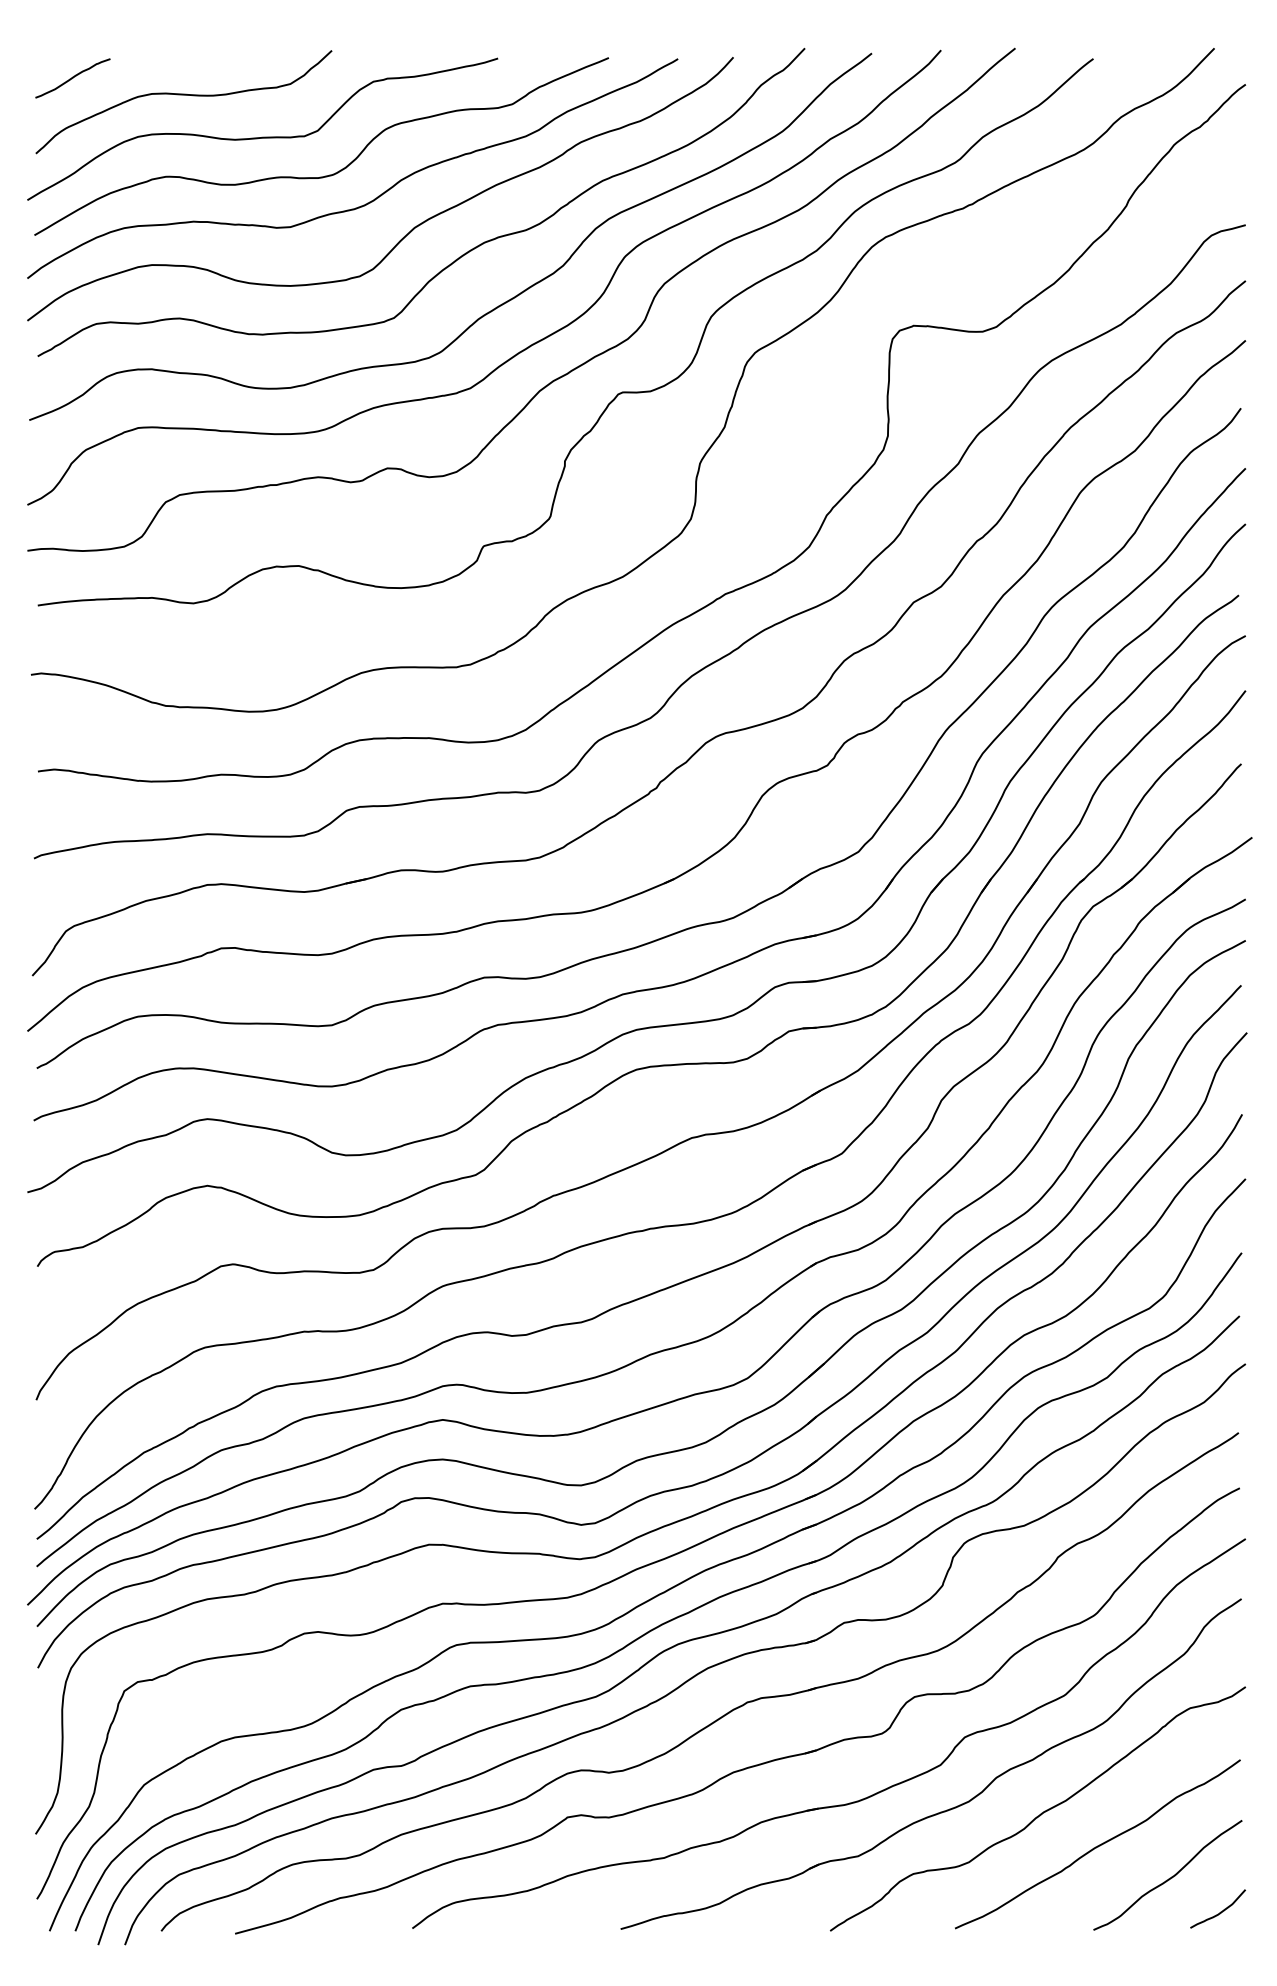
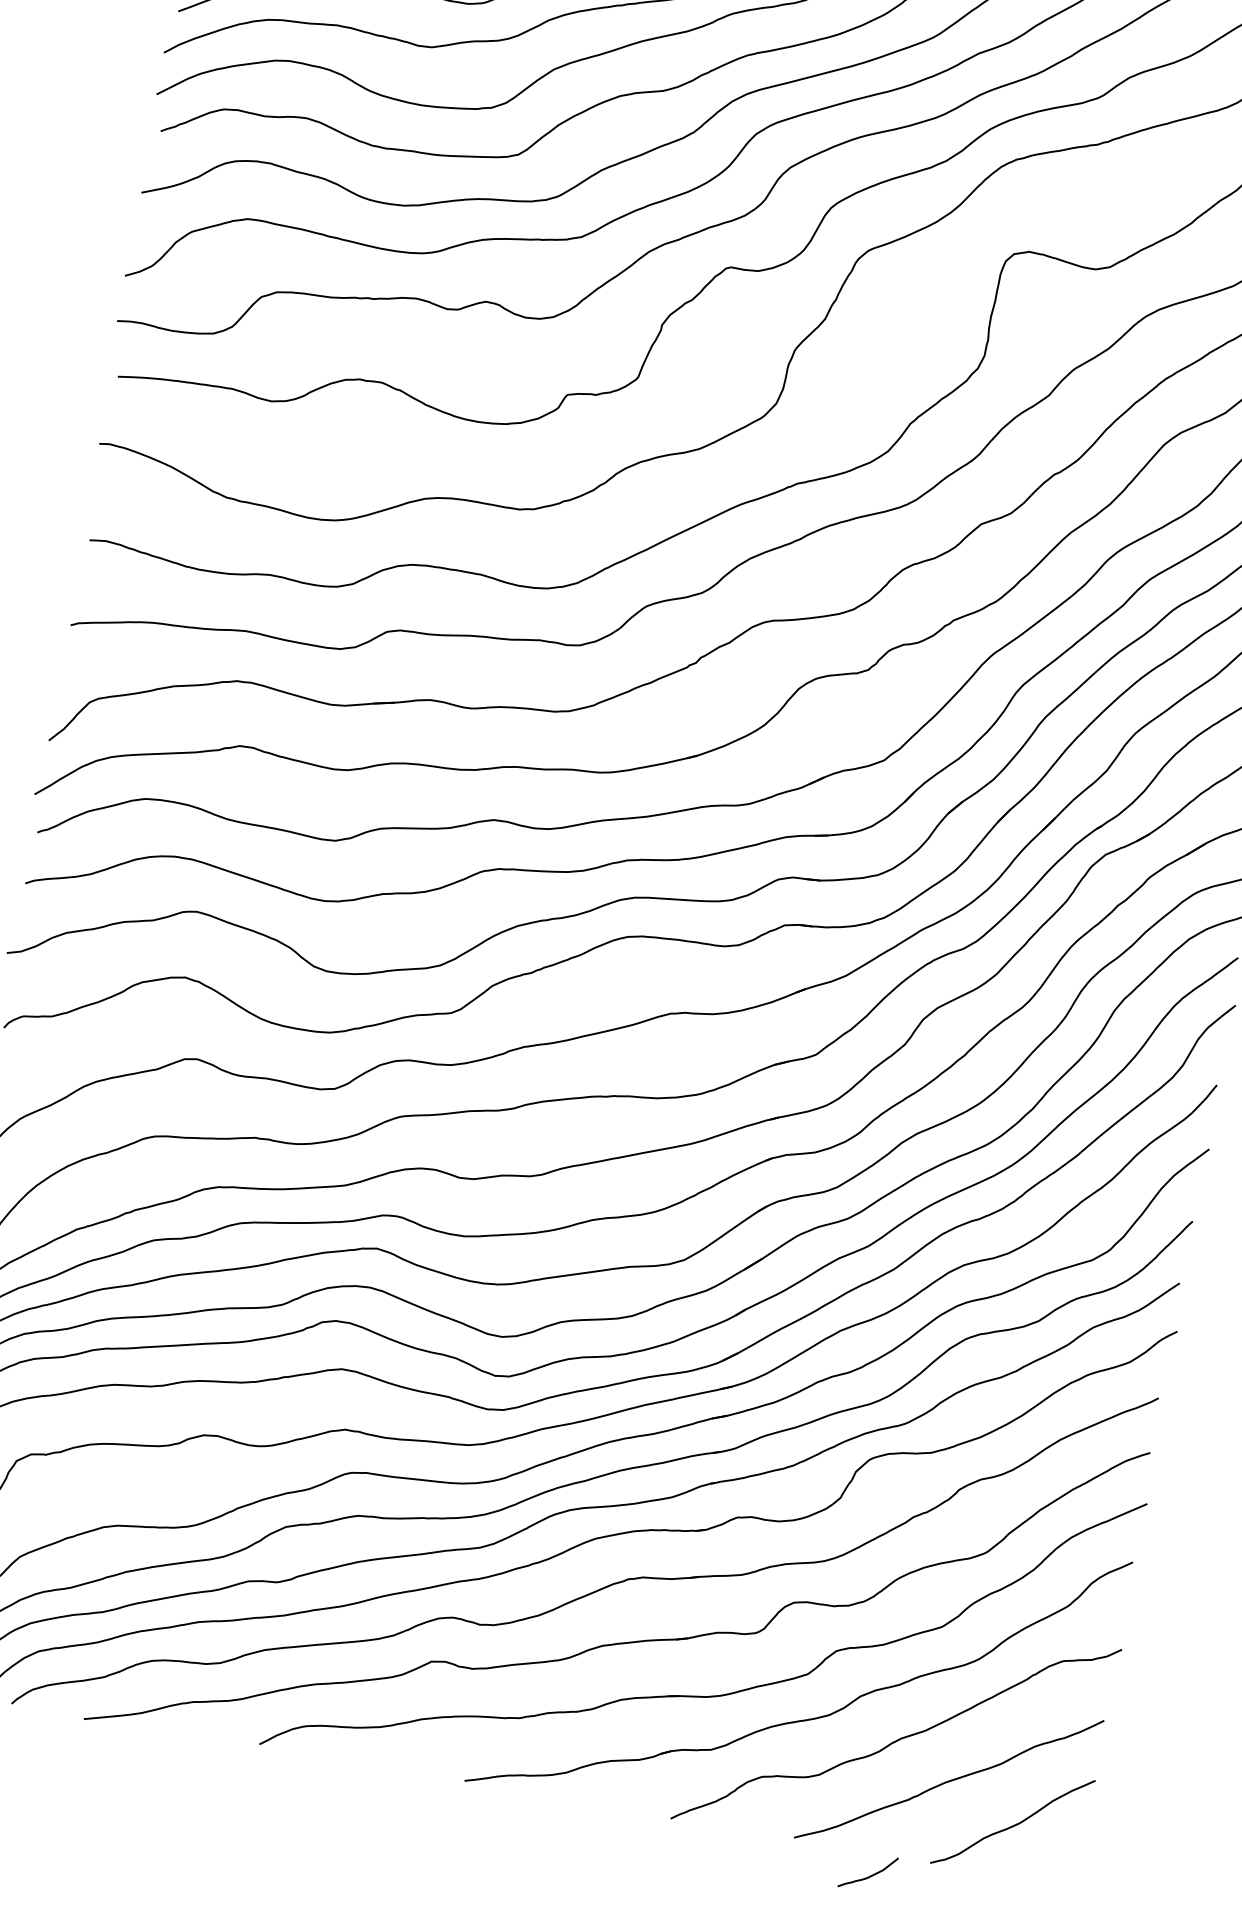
curve: (1220, 1911) -> (870, 1875), moved

